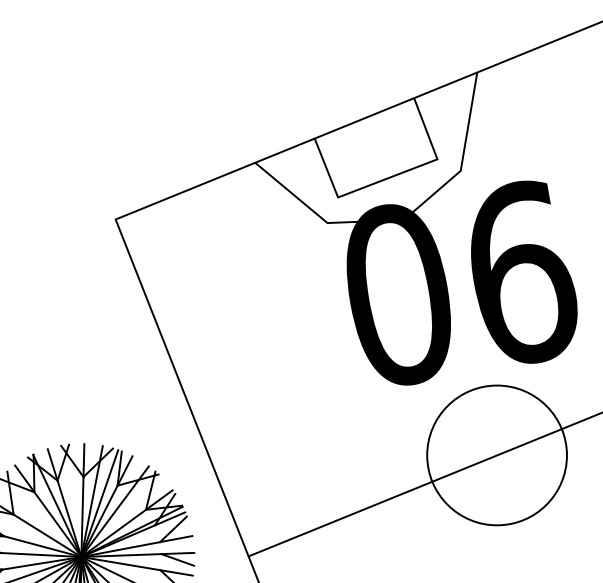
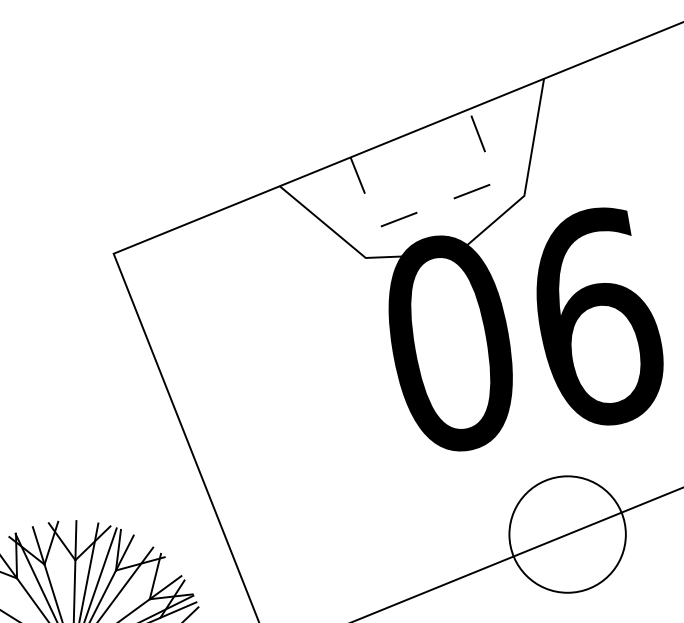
line: (389, 177) -> (439, 203), solid -> dashed
circle: (496, 455) -> (566, 534), size x0.7

